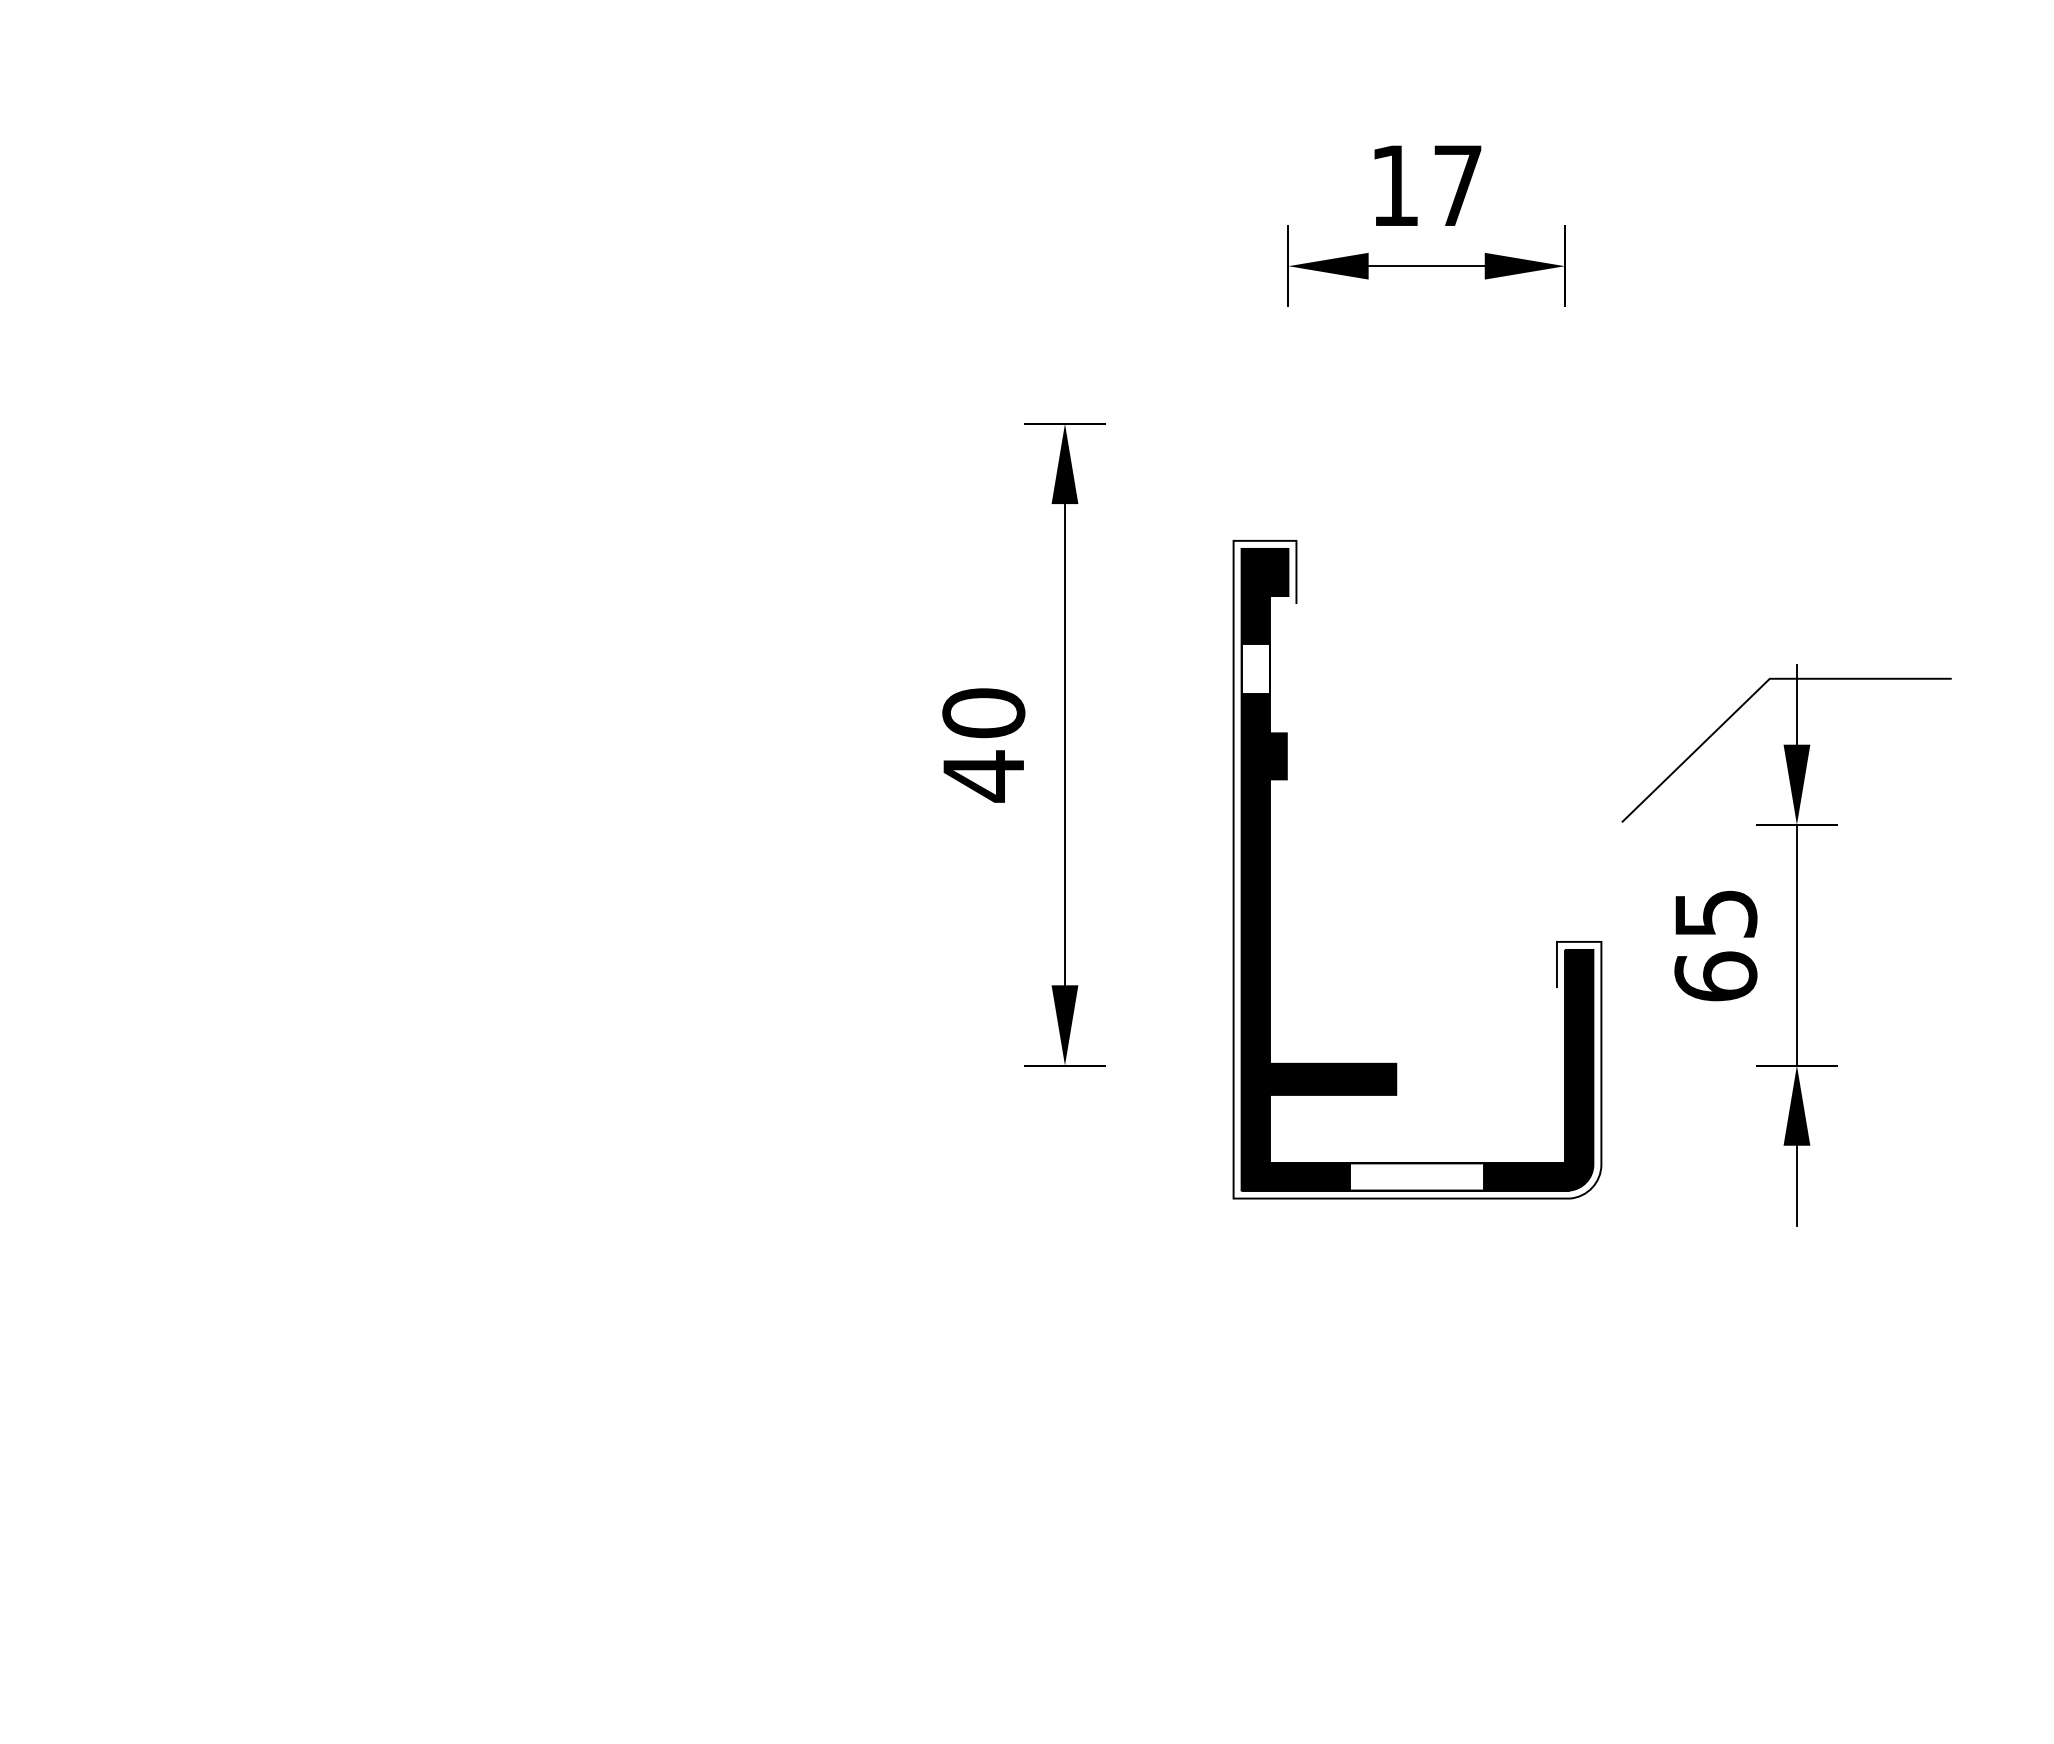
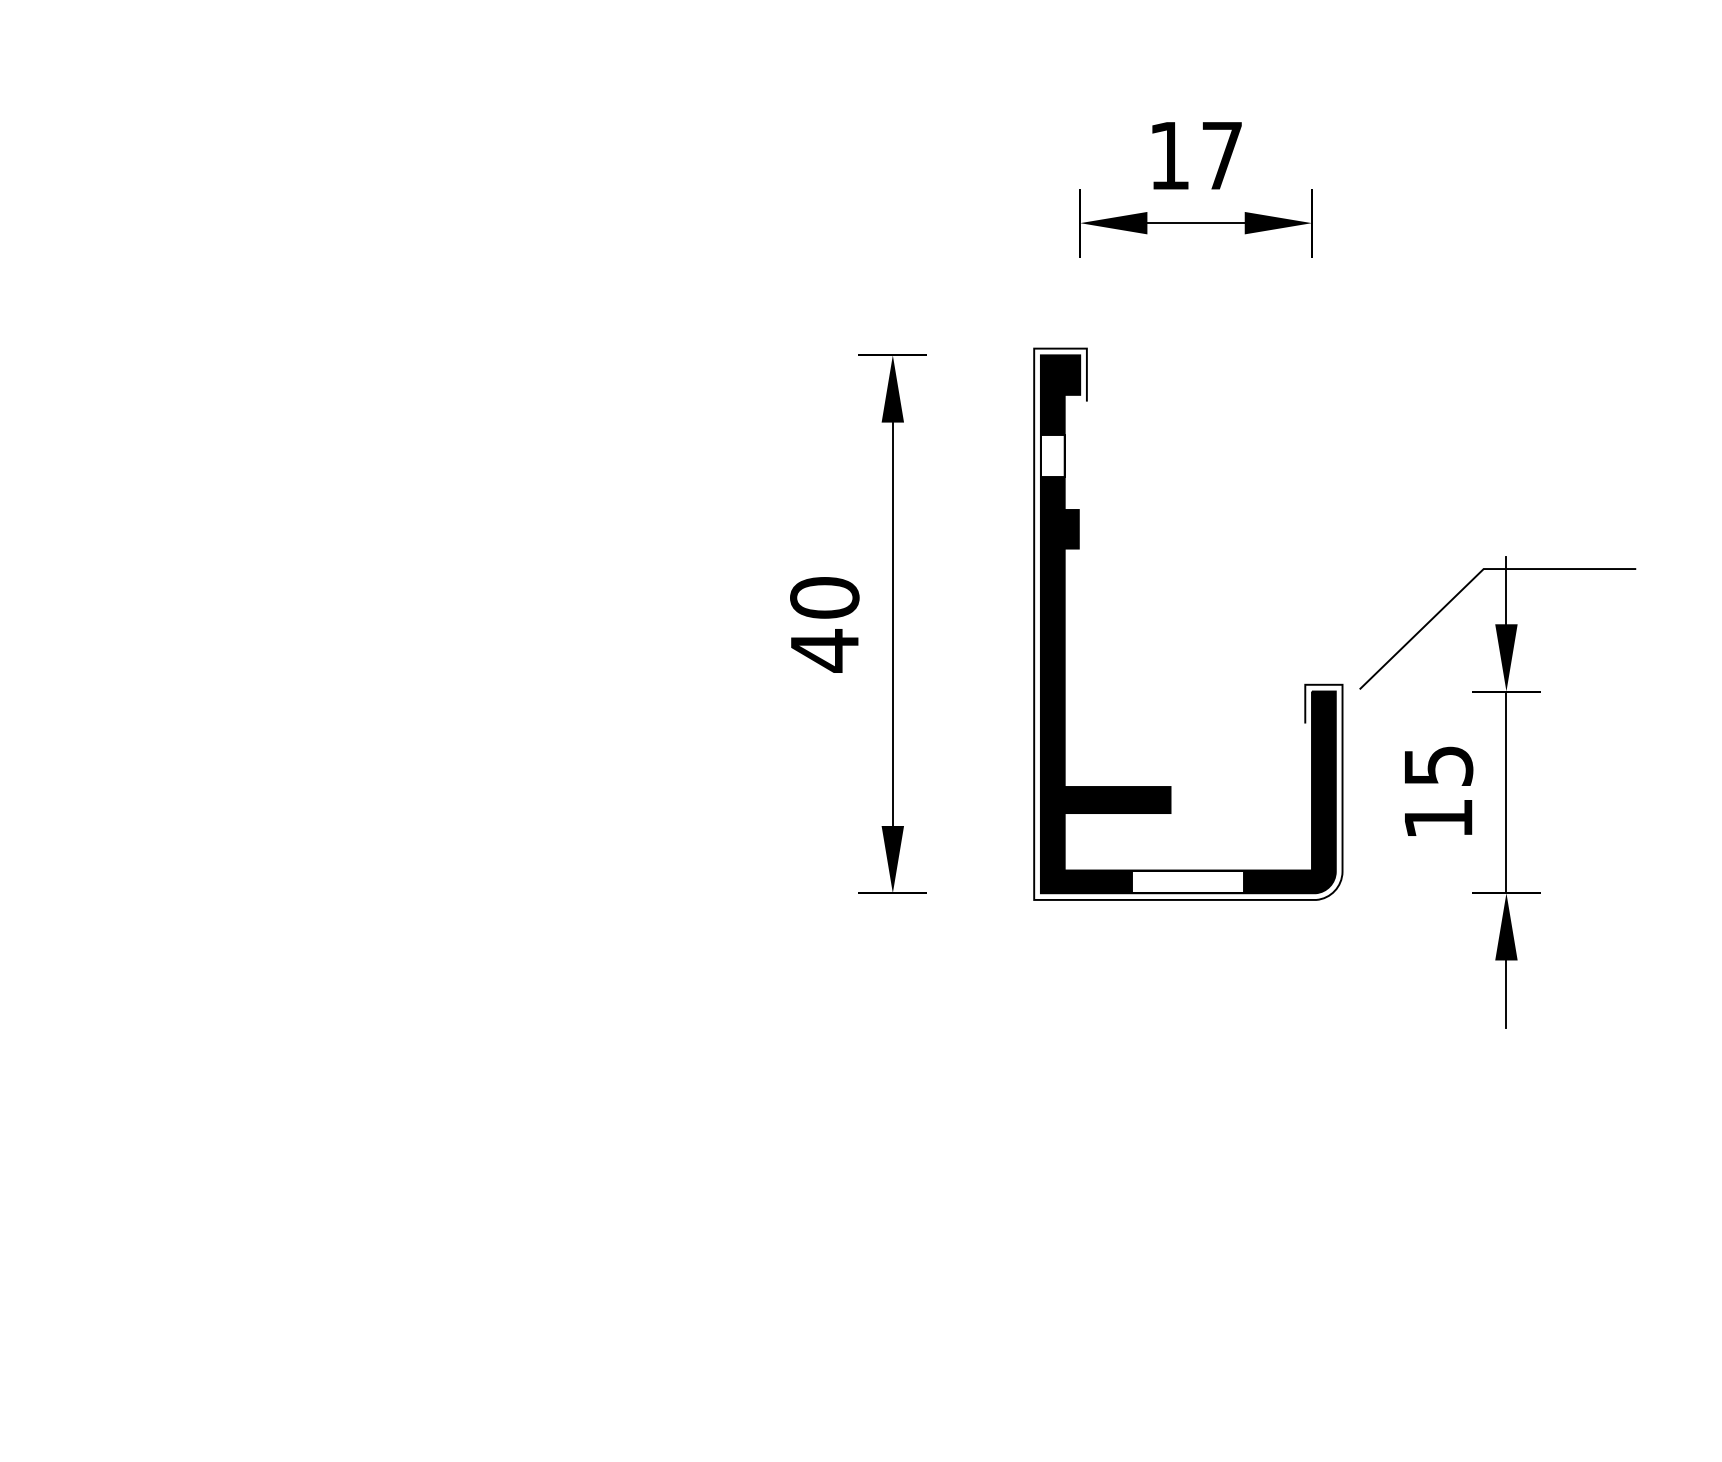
part: (1270, 869) -> (1065, 624), moved
text: (1715, 976) -> (1438, 818), 65 -> 15

